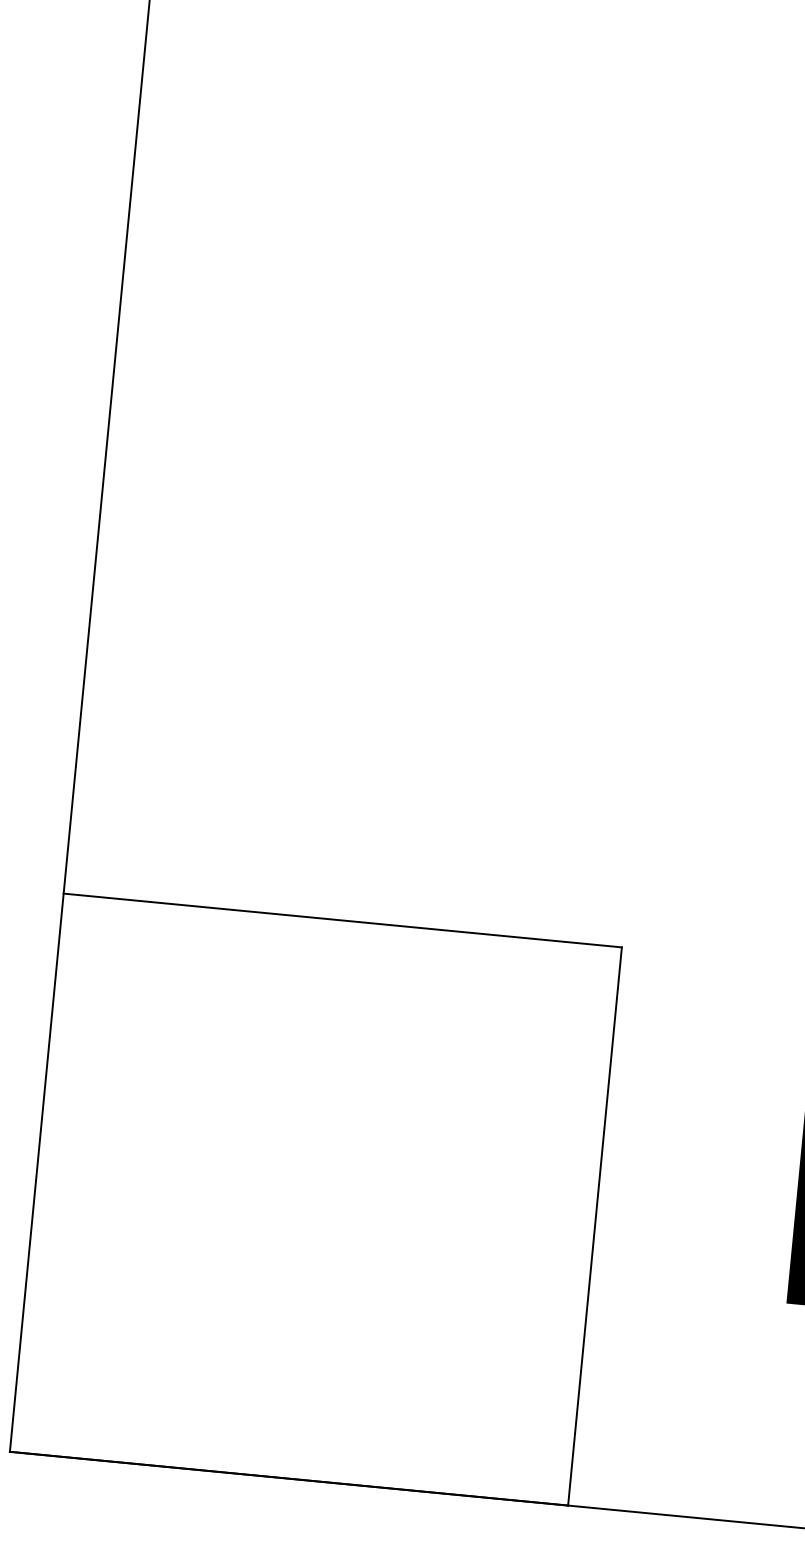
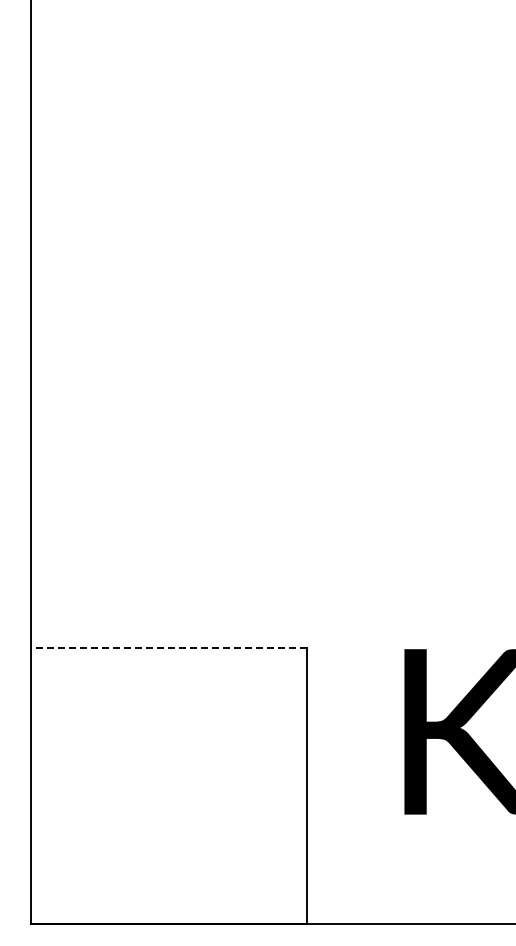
line: (343, 921) -> (169, 648), solid -> dashed

